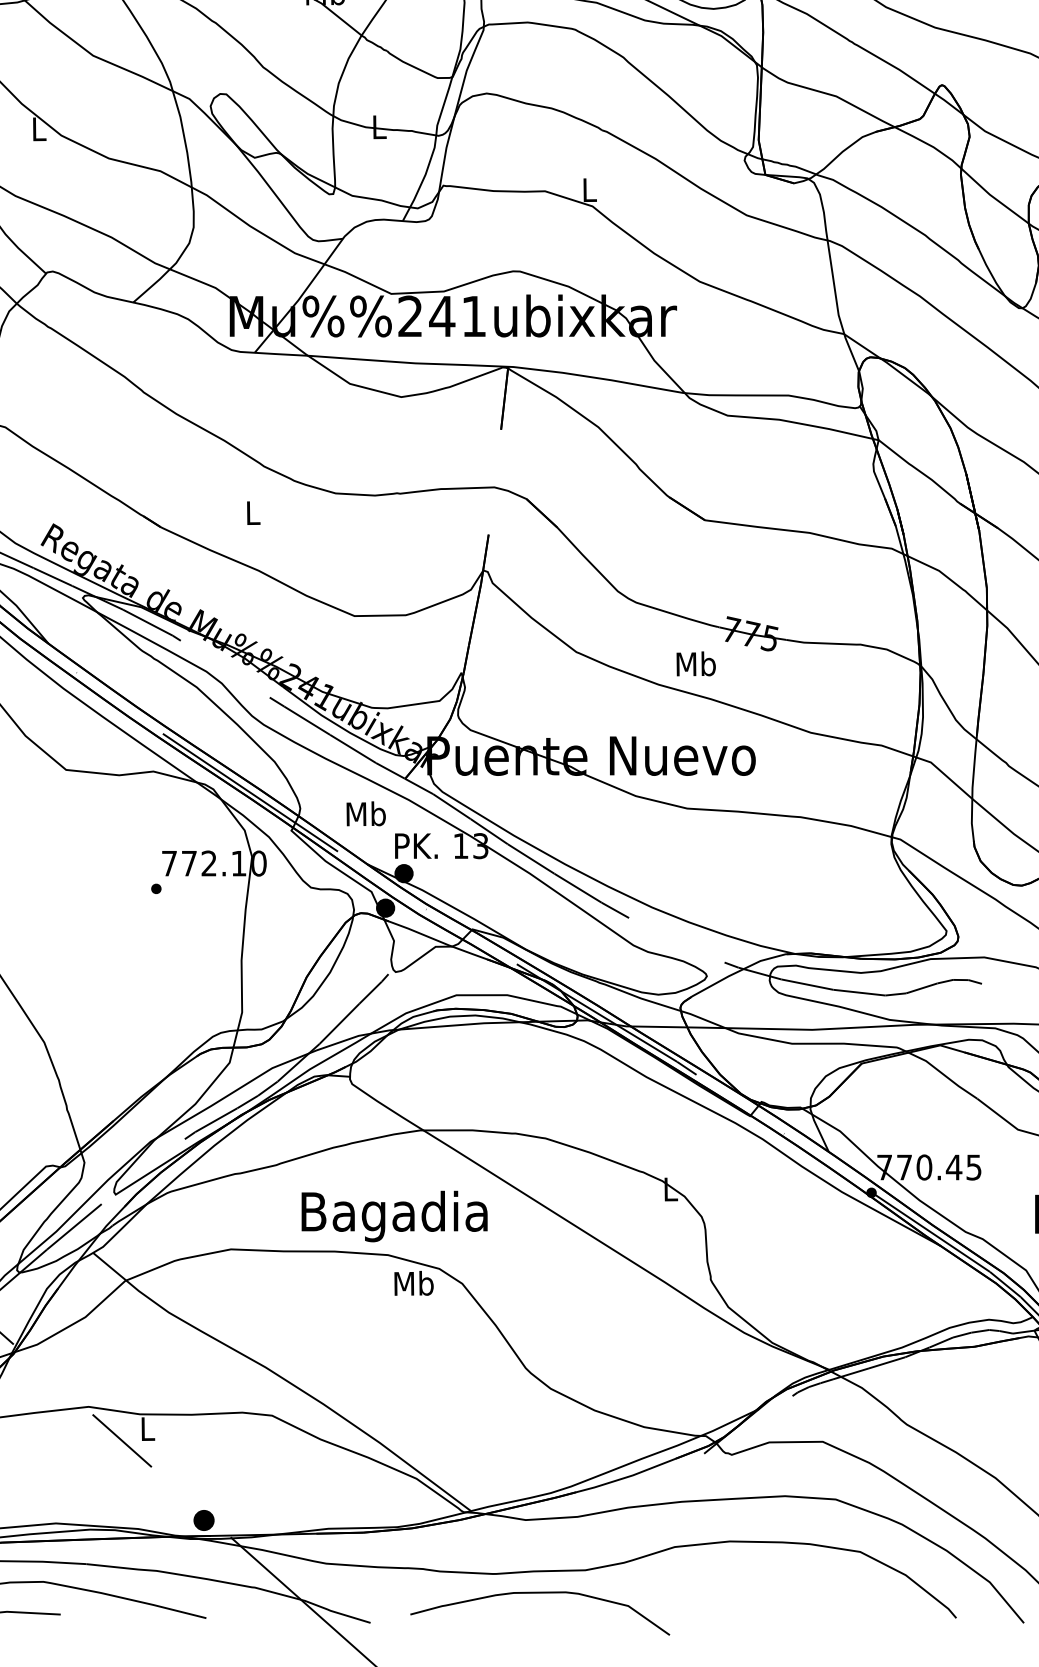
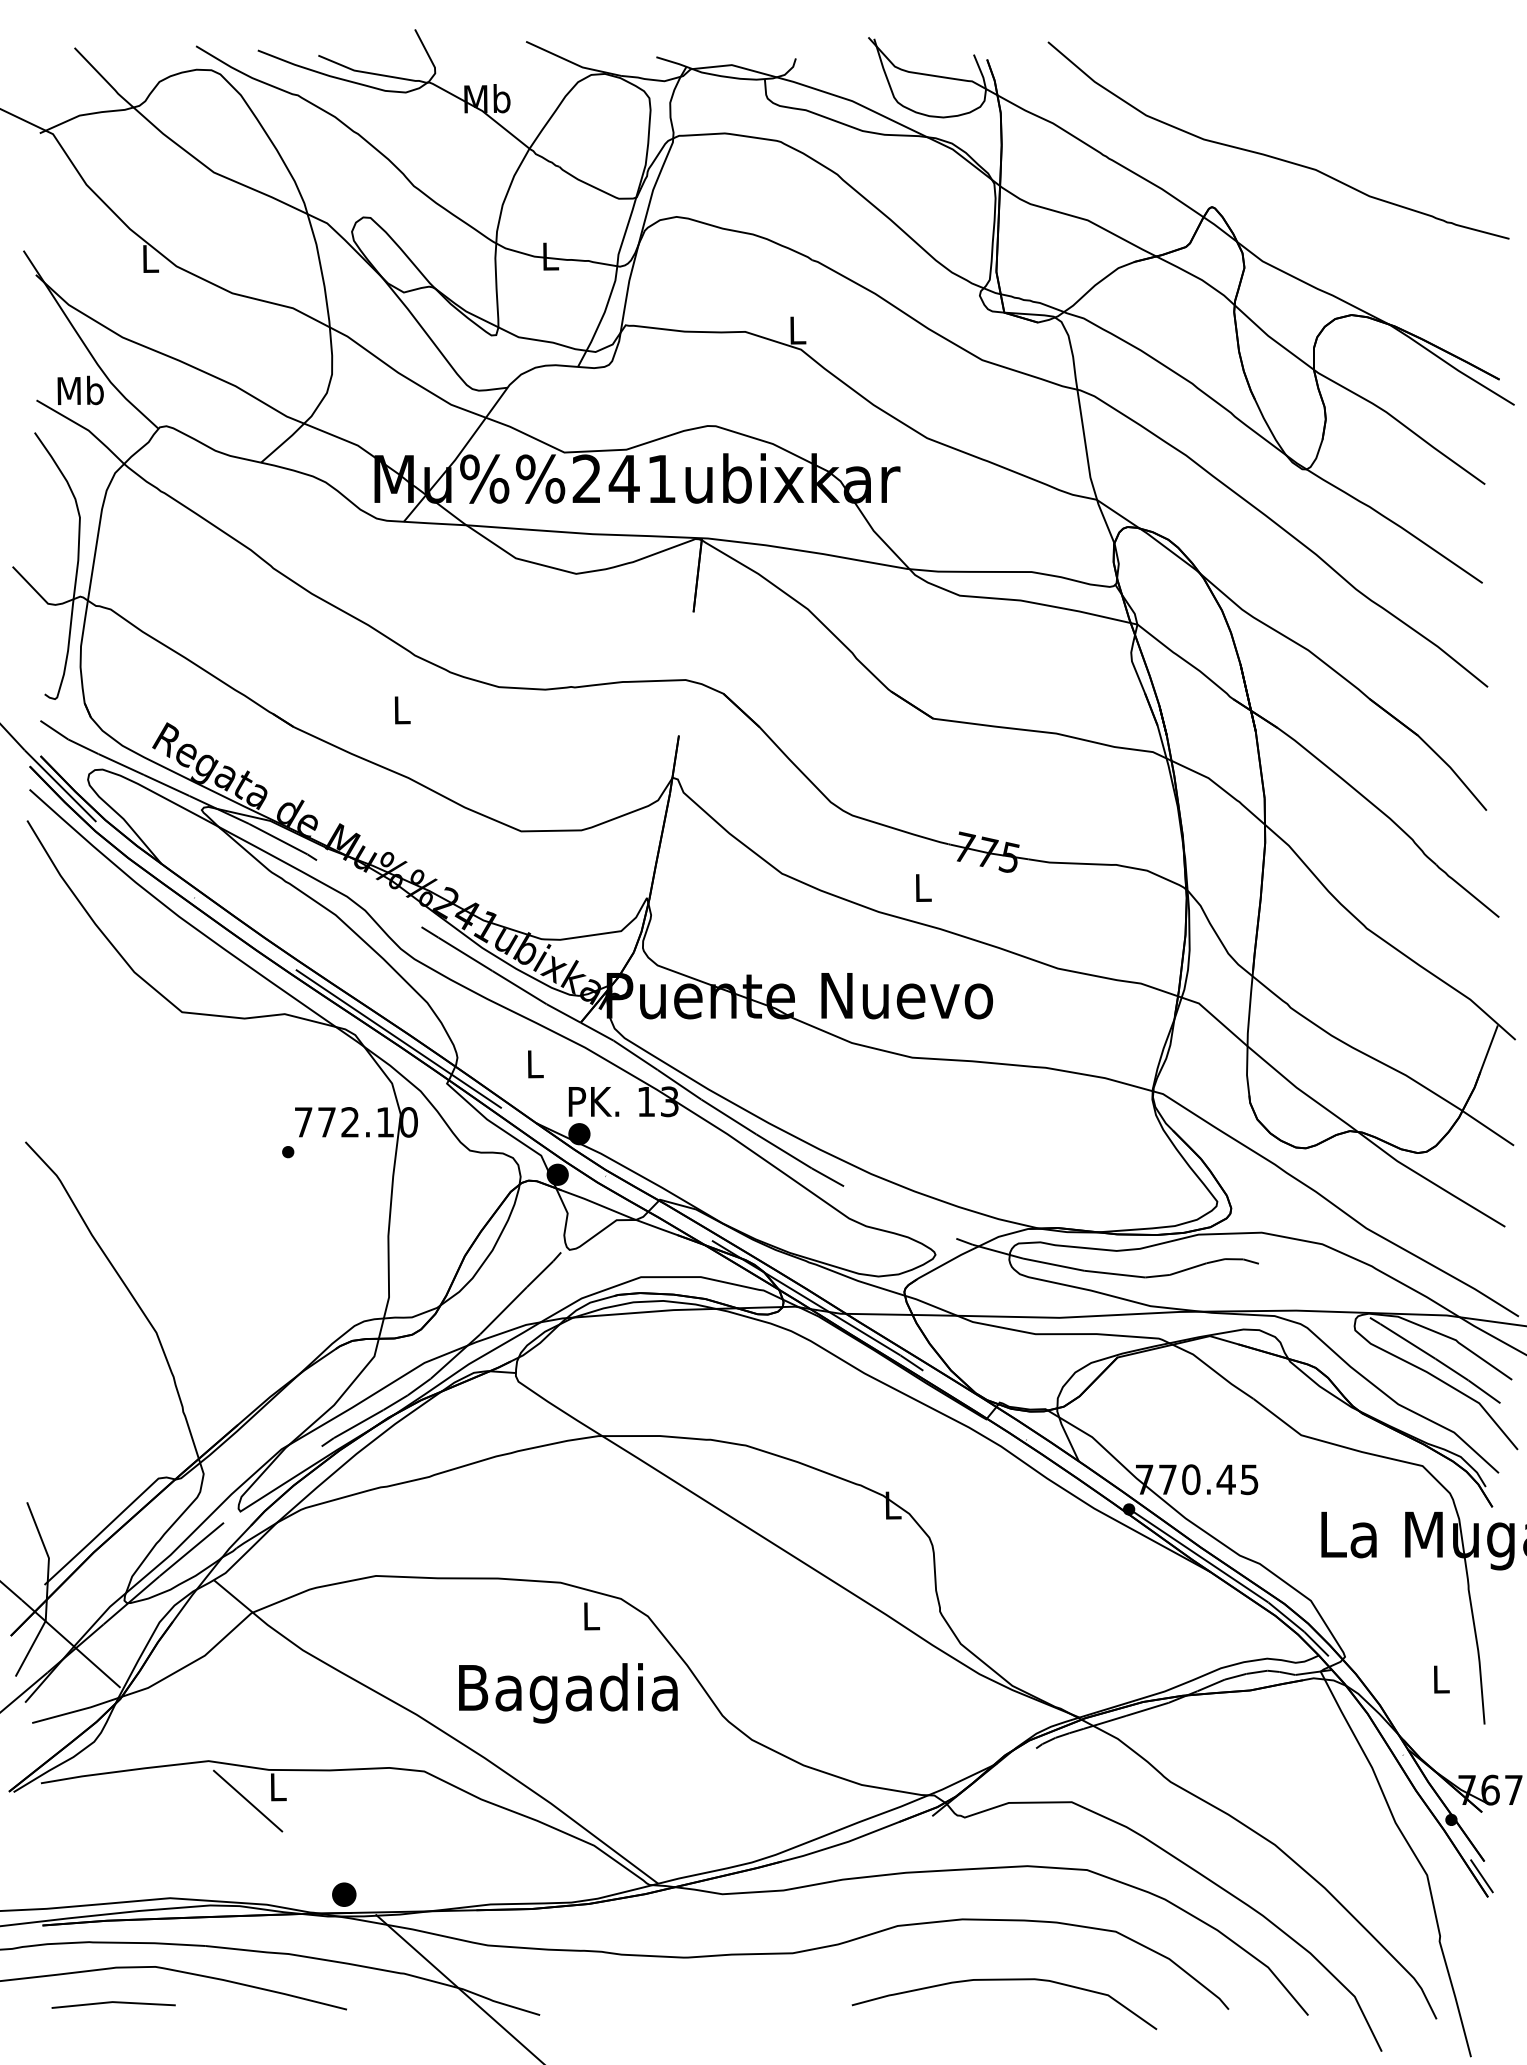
text: (695, 663) -> (922, 887), Mb -> L
text: (365, 813) -> (534, 1063), Mb -> L
text: (394, 1216) -> (568, 1693), moved
text: (414, 1283) -> (591, 1615), Mb -> L
curve: (540, 1593) -> (1004, 1980), moved

